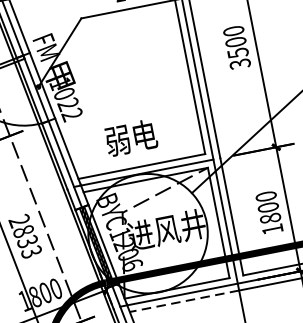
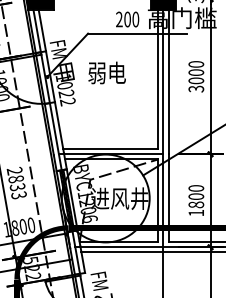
text: (236, 52) -> (195, 80), 3500 -> 3000
text: (130, 137) -> (106, 72), moved
line: (184, 301) -> (122, 252), dashed -> solid

